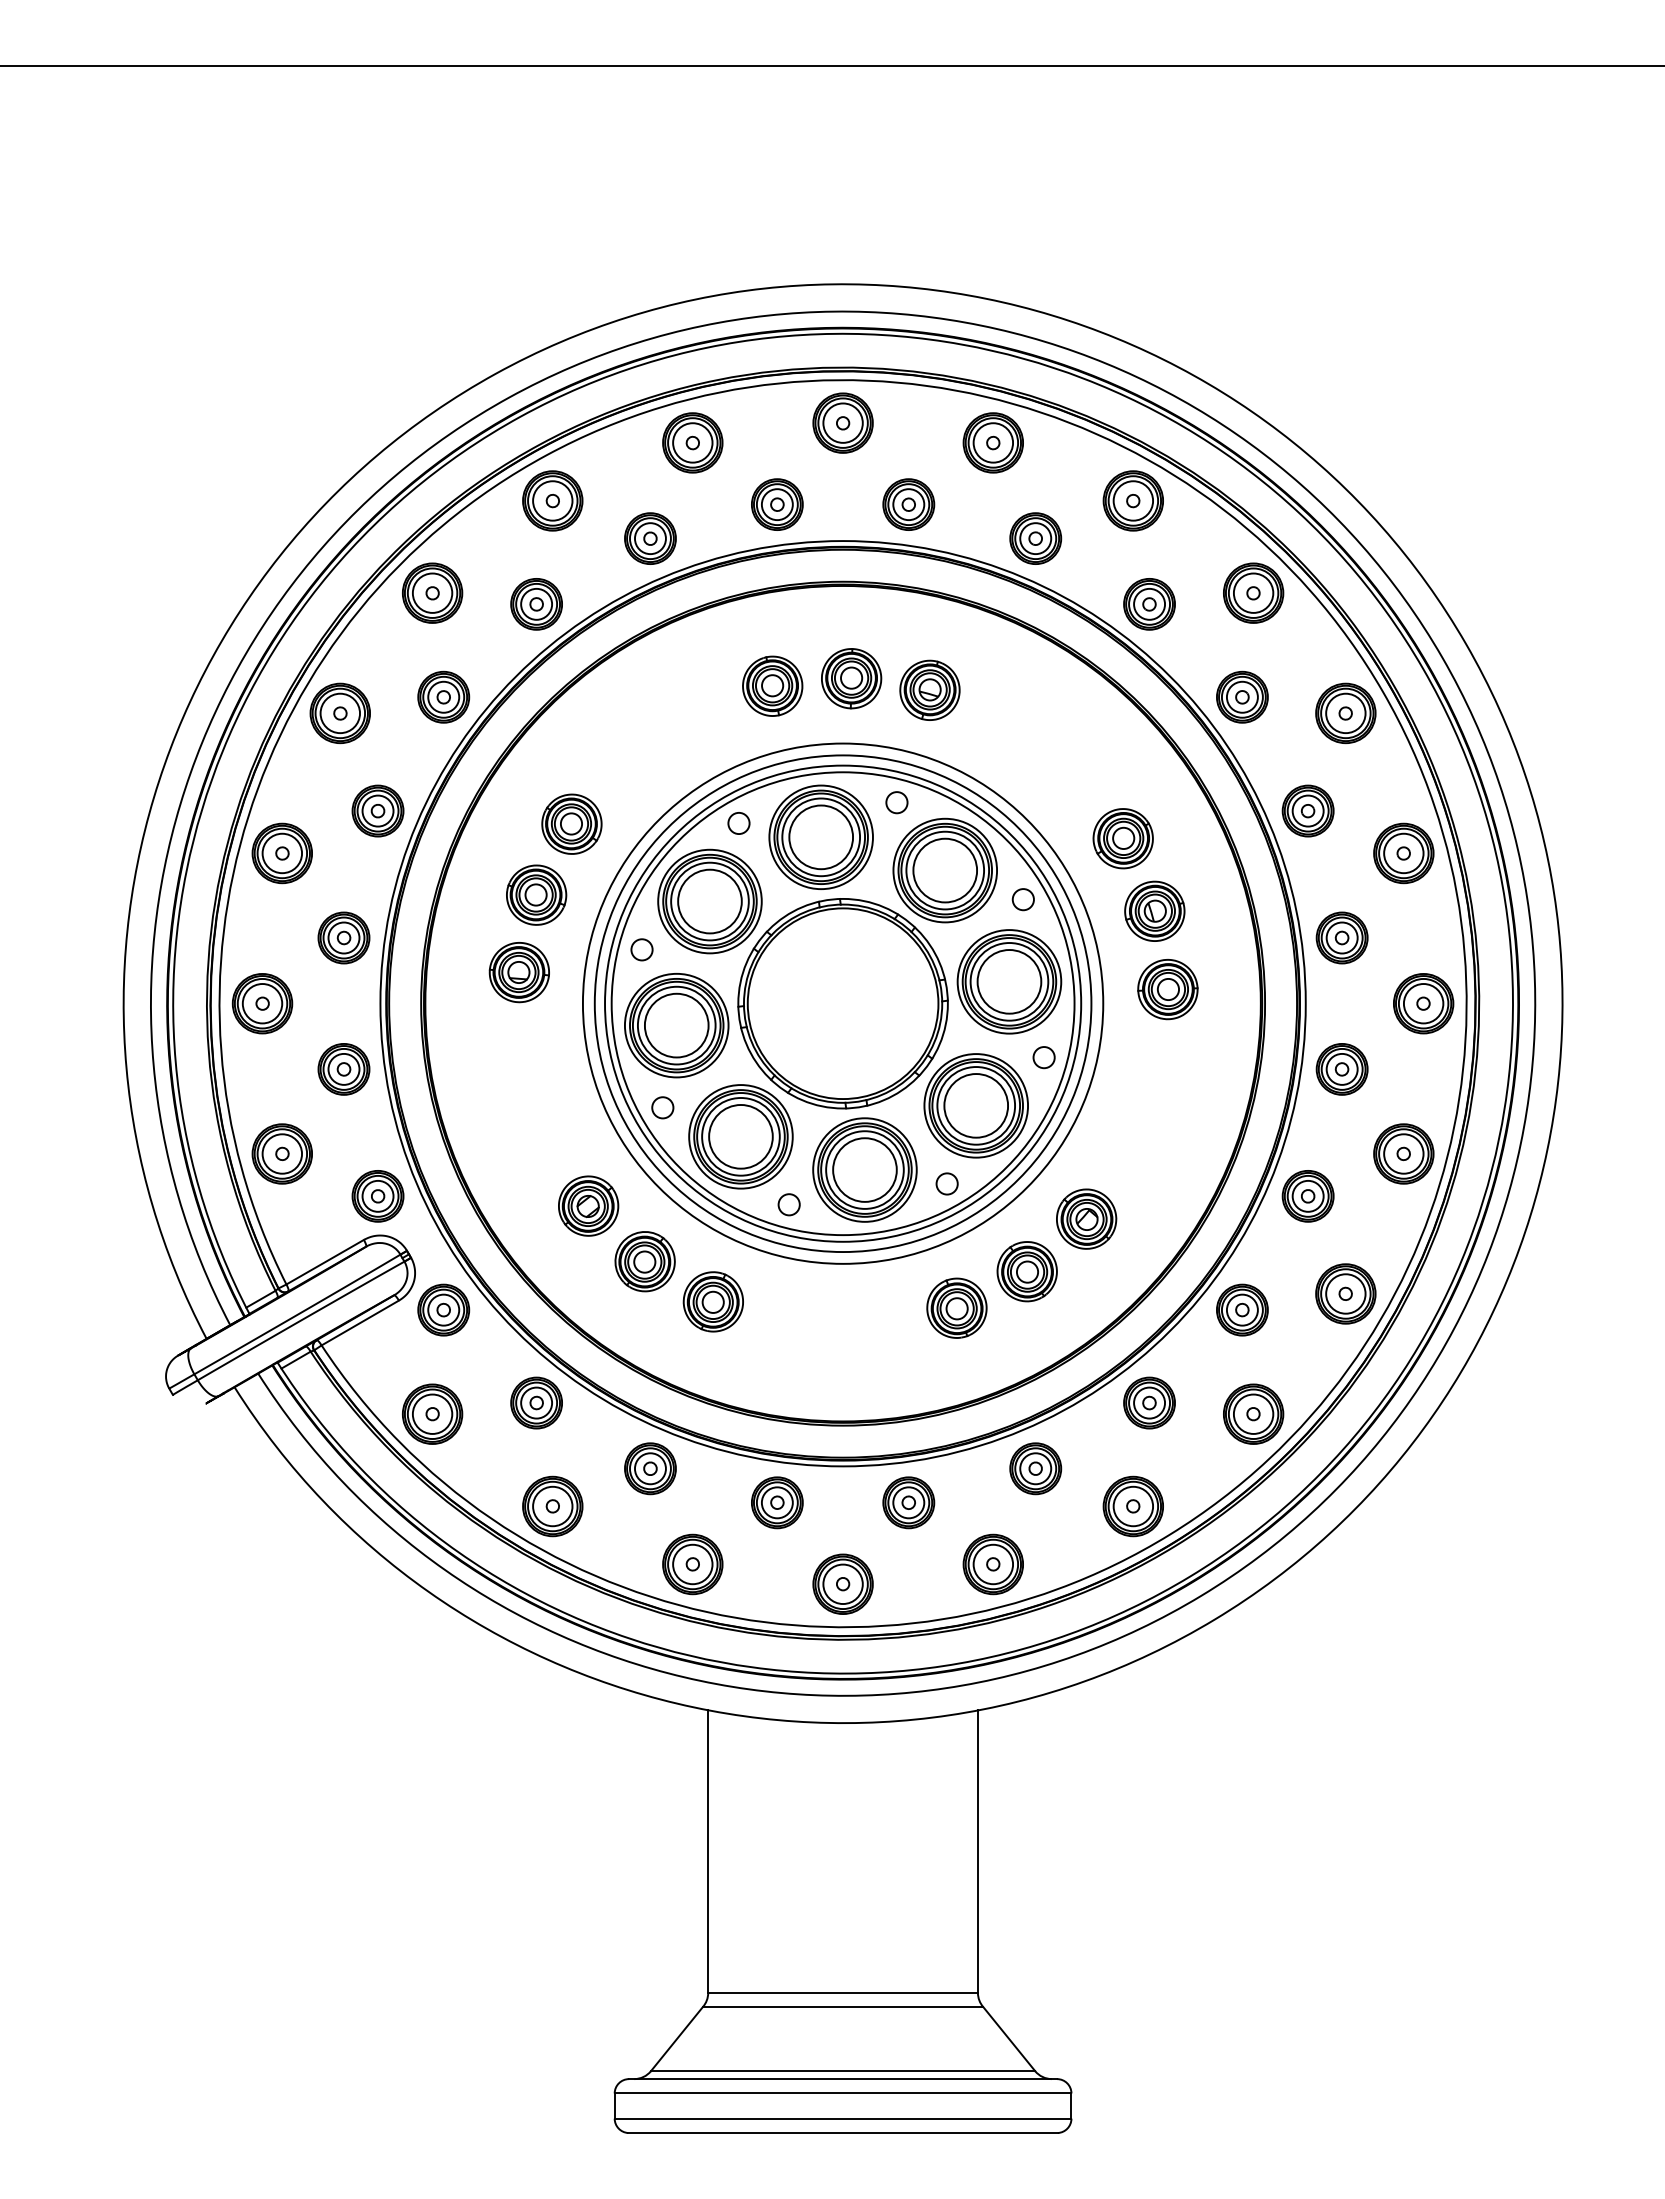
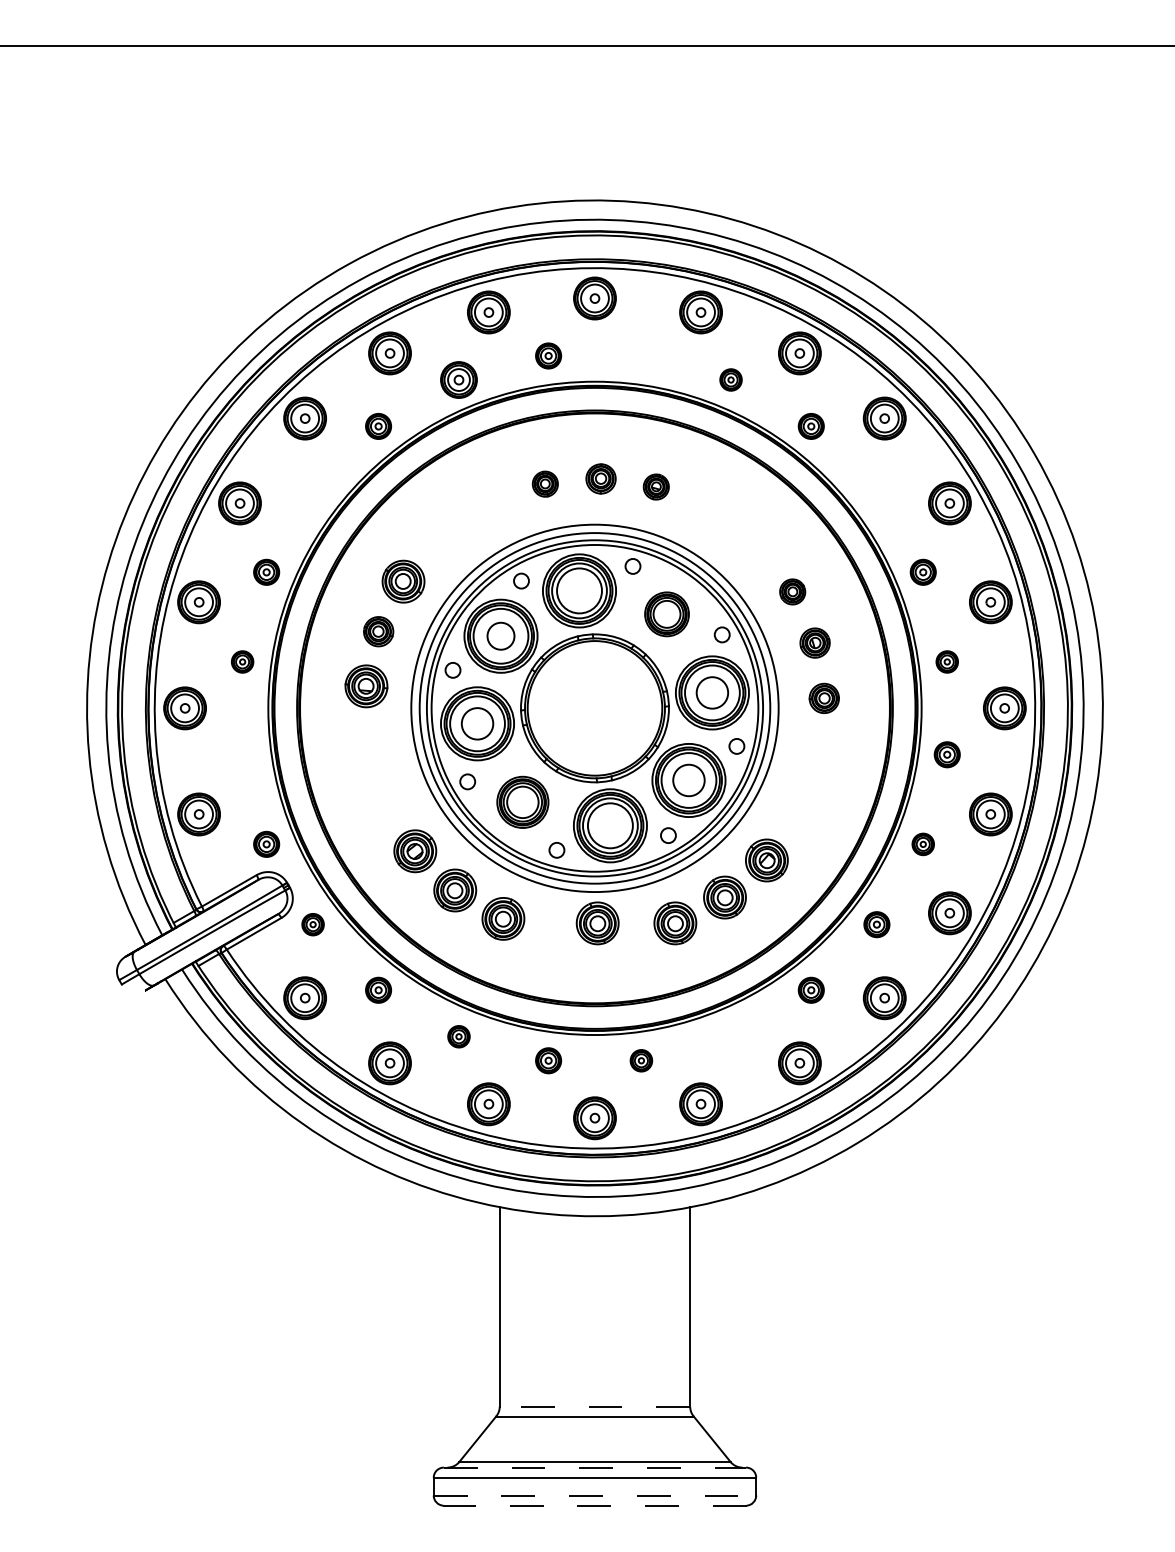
part: (777, 504) -> (548, 355), size x0.7
part: (908, 504) -> (641, 355), removed
part: (1035, 538) -> (730, 379), size x0.6
part: (536, 604) -> (378, 426), size x0.7
part: (1149, 604) -> (811, 426), size x0.7
part: (851, 678) -> (600, 478), size x0.7
part: (772, 685) -> (545, 483), size x0.6
part: (929, 689) -> (655, 486), size x0.6
part: (443, 696) -> (312, 491), removed
part: (1242, 696) -> (876, 491), removed
part: (377, 810) -> (266, 571), size x0.7
part: (1307, 810) -> (922, 571), size x0.7
part: (1122, 838) -> (792, 591), size x0.6
part: (944, 870) -> (666, 614), size x0.6
part: (536, 894) -> (378, 631), size x0.7
circle: (709, 901) -> (500, 636), size x0.6
part: (1154, 910) -> (814, 642), size x0.7
part: (343, 937) -> (242, 661), size x0.6
part: (1341, 937) -> (946, 661), size x0.6
circle: (1009, 981) -> (712, 692), size x0.7
part: (1167, 989) -> (824, 698), size x0.7
circle: (676, 1025) -> (477, 723), size x0.7
part: (343, 1069) -> (242, 754), removed
part: (1341, 1069) -> (946, 754), size x0.7
circle: (976, 1105) -> (689, 780), size x0.7
part: (740, 1136) -> (522, 802), size x0.7
part: (377, 1196) -> (266, 844), size x0.7
part: (1307, 1196) -> (922, 844), size x0.6
part: (846, 1307) -> (597, 922), added
part: (443, 1309) -> (312, 924), size x0.6
part: (1242, 1309) -> (876, 924), size x0.7
part: (536, 1402) -> (378, 989), size x0.7
part: (1149, 1402) -> (811, 989), size x0.7
part: (650, 1468) -> (459, 1036), size x0.6
part: (1035, 1468) -> (730, 1036), removed
part: (777, 1502) -> (548, 1060), size x0.7
part: (908, 1502) -> (641, 1060), size x0.6
line: (843, 1992) -> (595, 1406), solid -> dashed
line: (843, 2079) -> (595, 1467), solid -> dashed
line: (843, 2118) -> (595, 1495), solid -> dashed
line: (843, 2133) -> (595, 1506), solid -> dashed

